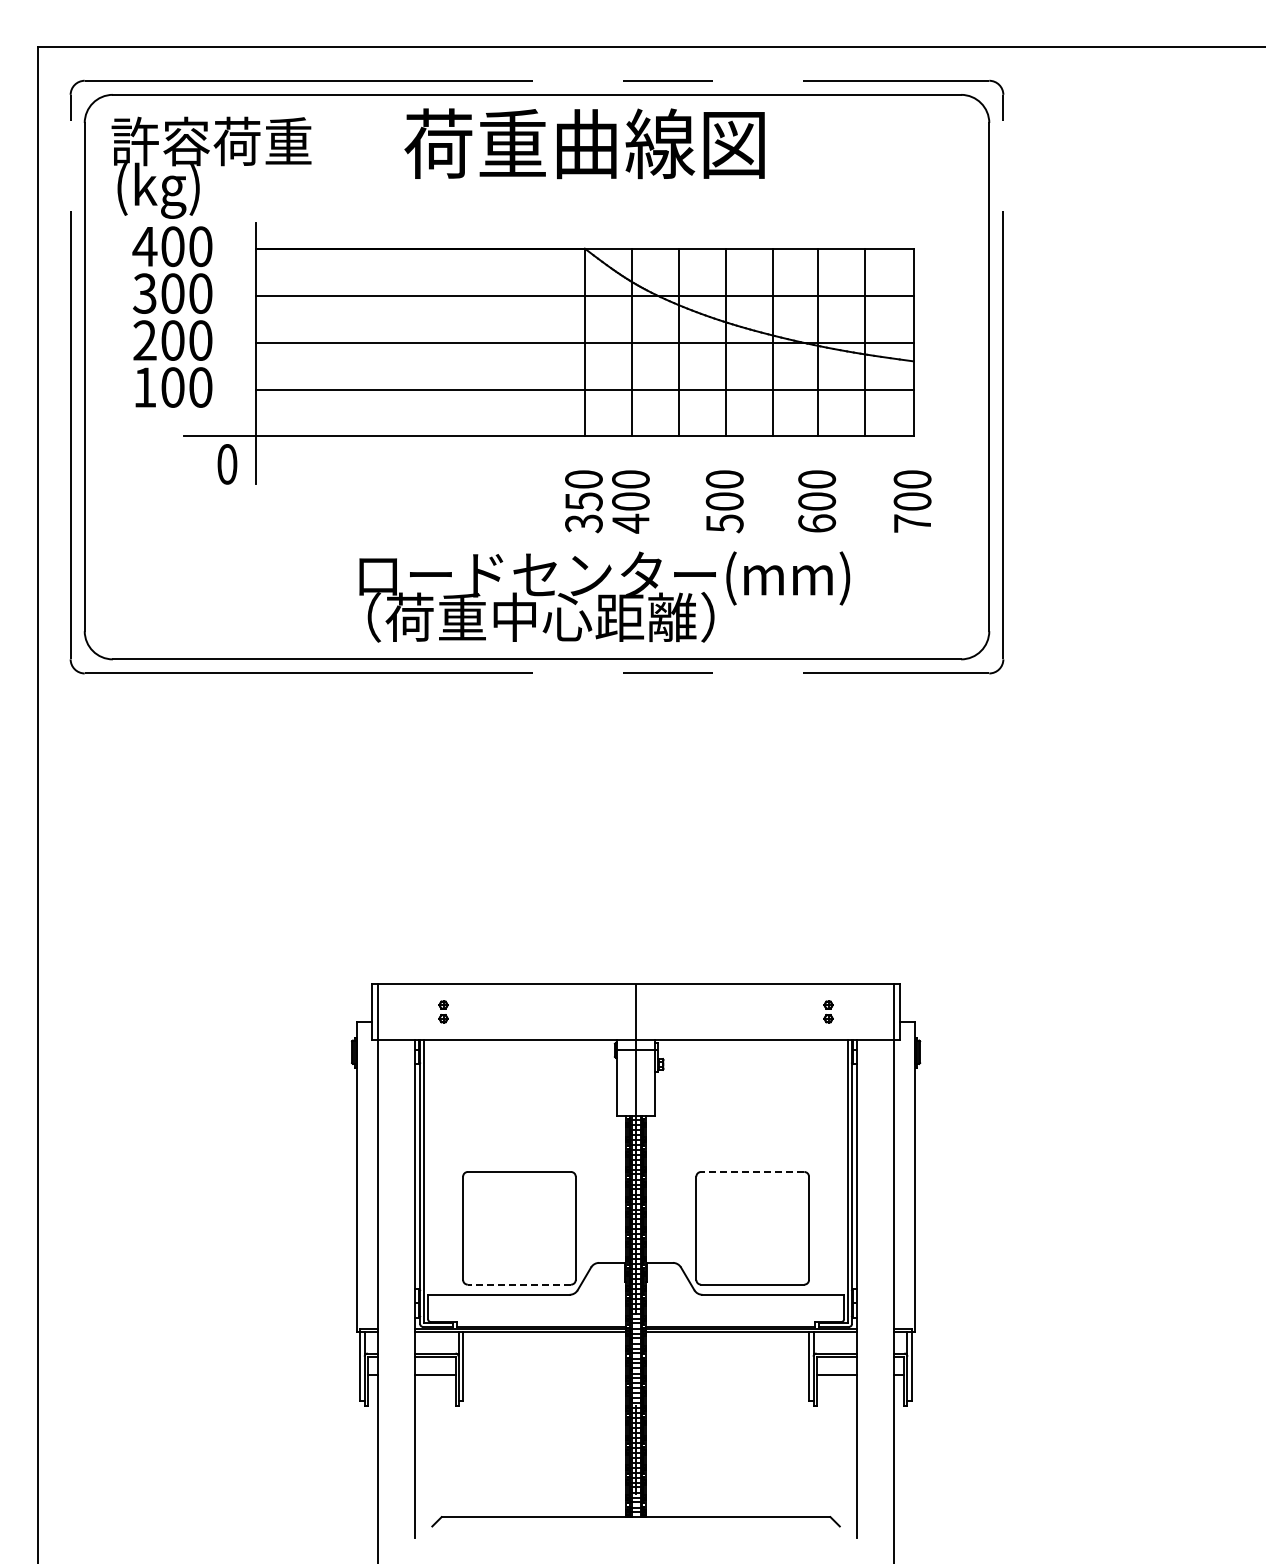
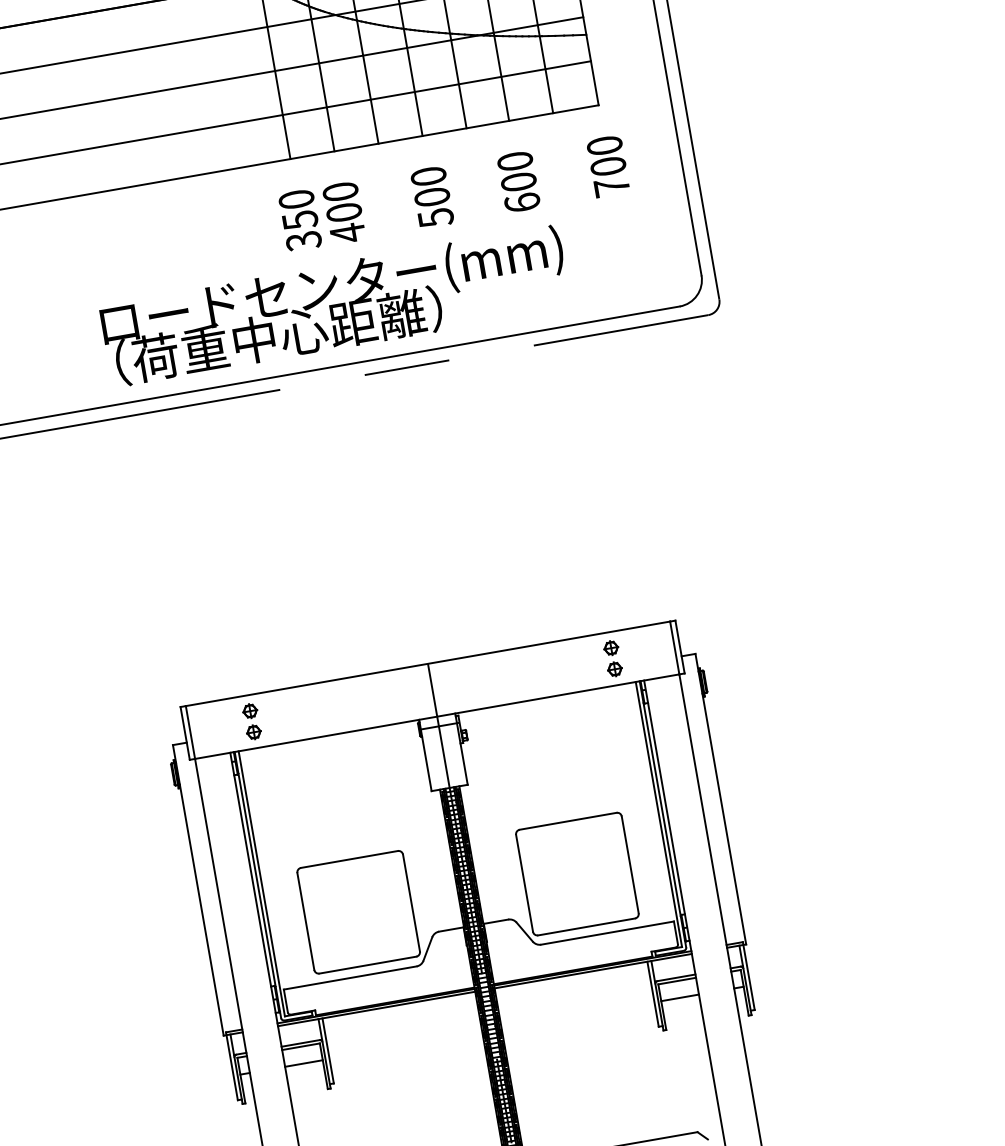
part: (443, 1011) -> (251, 721), size x1.67
part: (828, 1011) -> (613, 658), size x1.67
line: (752, 1171) -> (567, 820), dashed -> solid
line: (519, 1284) -> (367, 964), dashed -> solid

